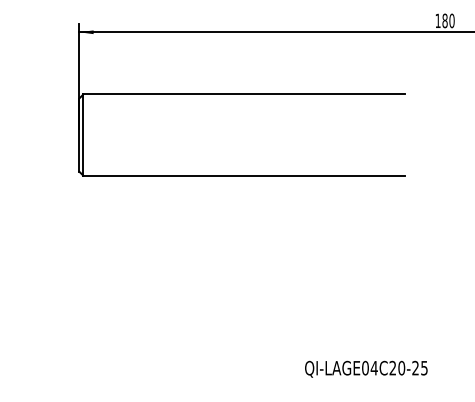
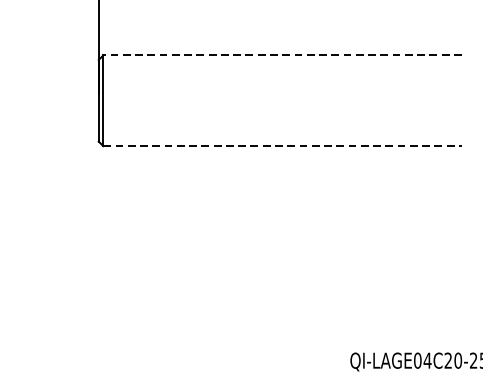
line: (244, 94) -> (282, 55), solid -> dashed
line: (244, 175) -> (282, 145), solid -> dashed

